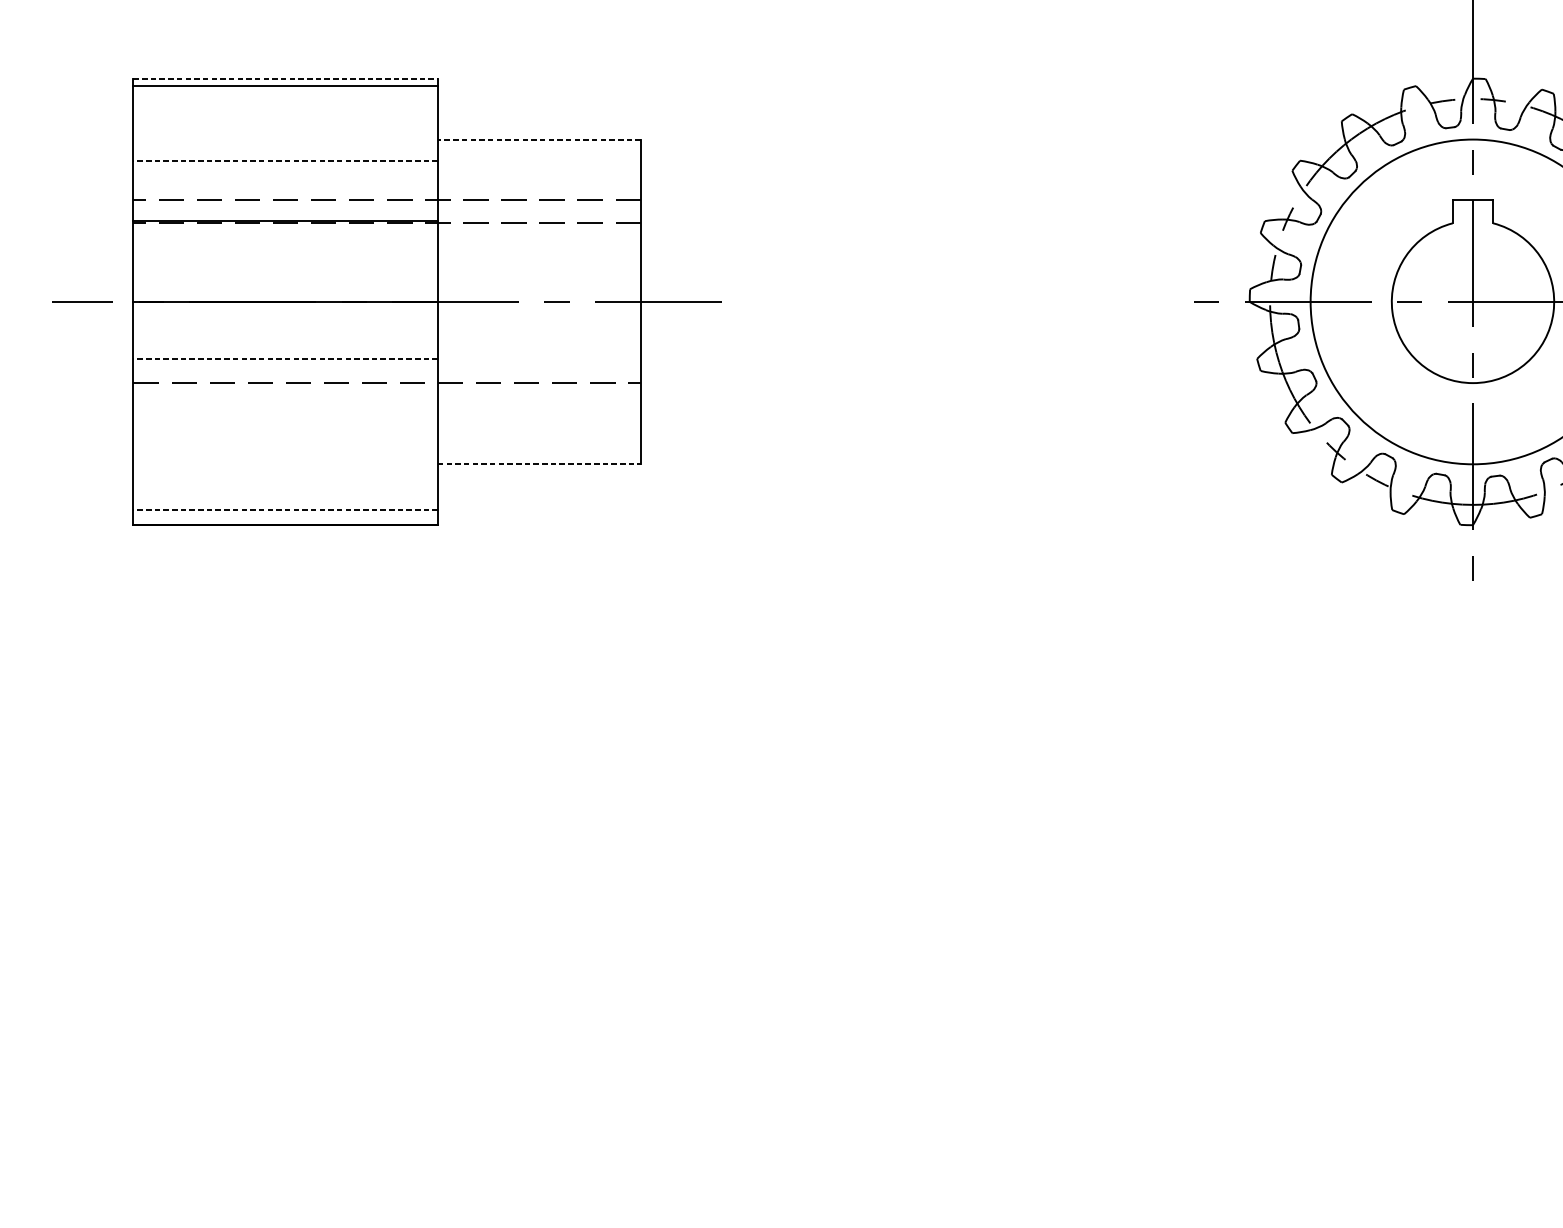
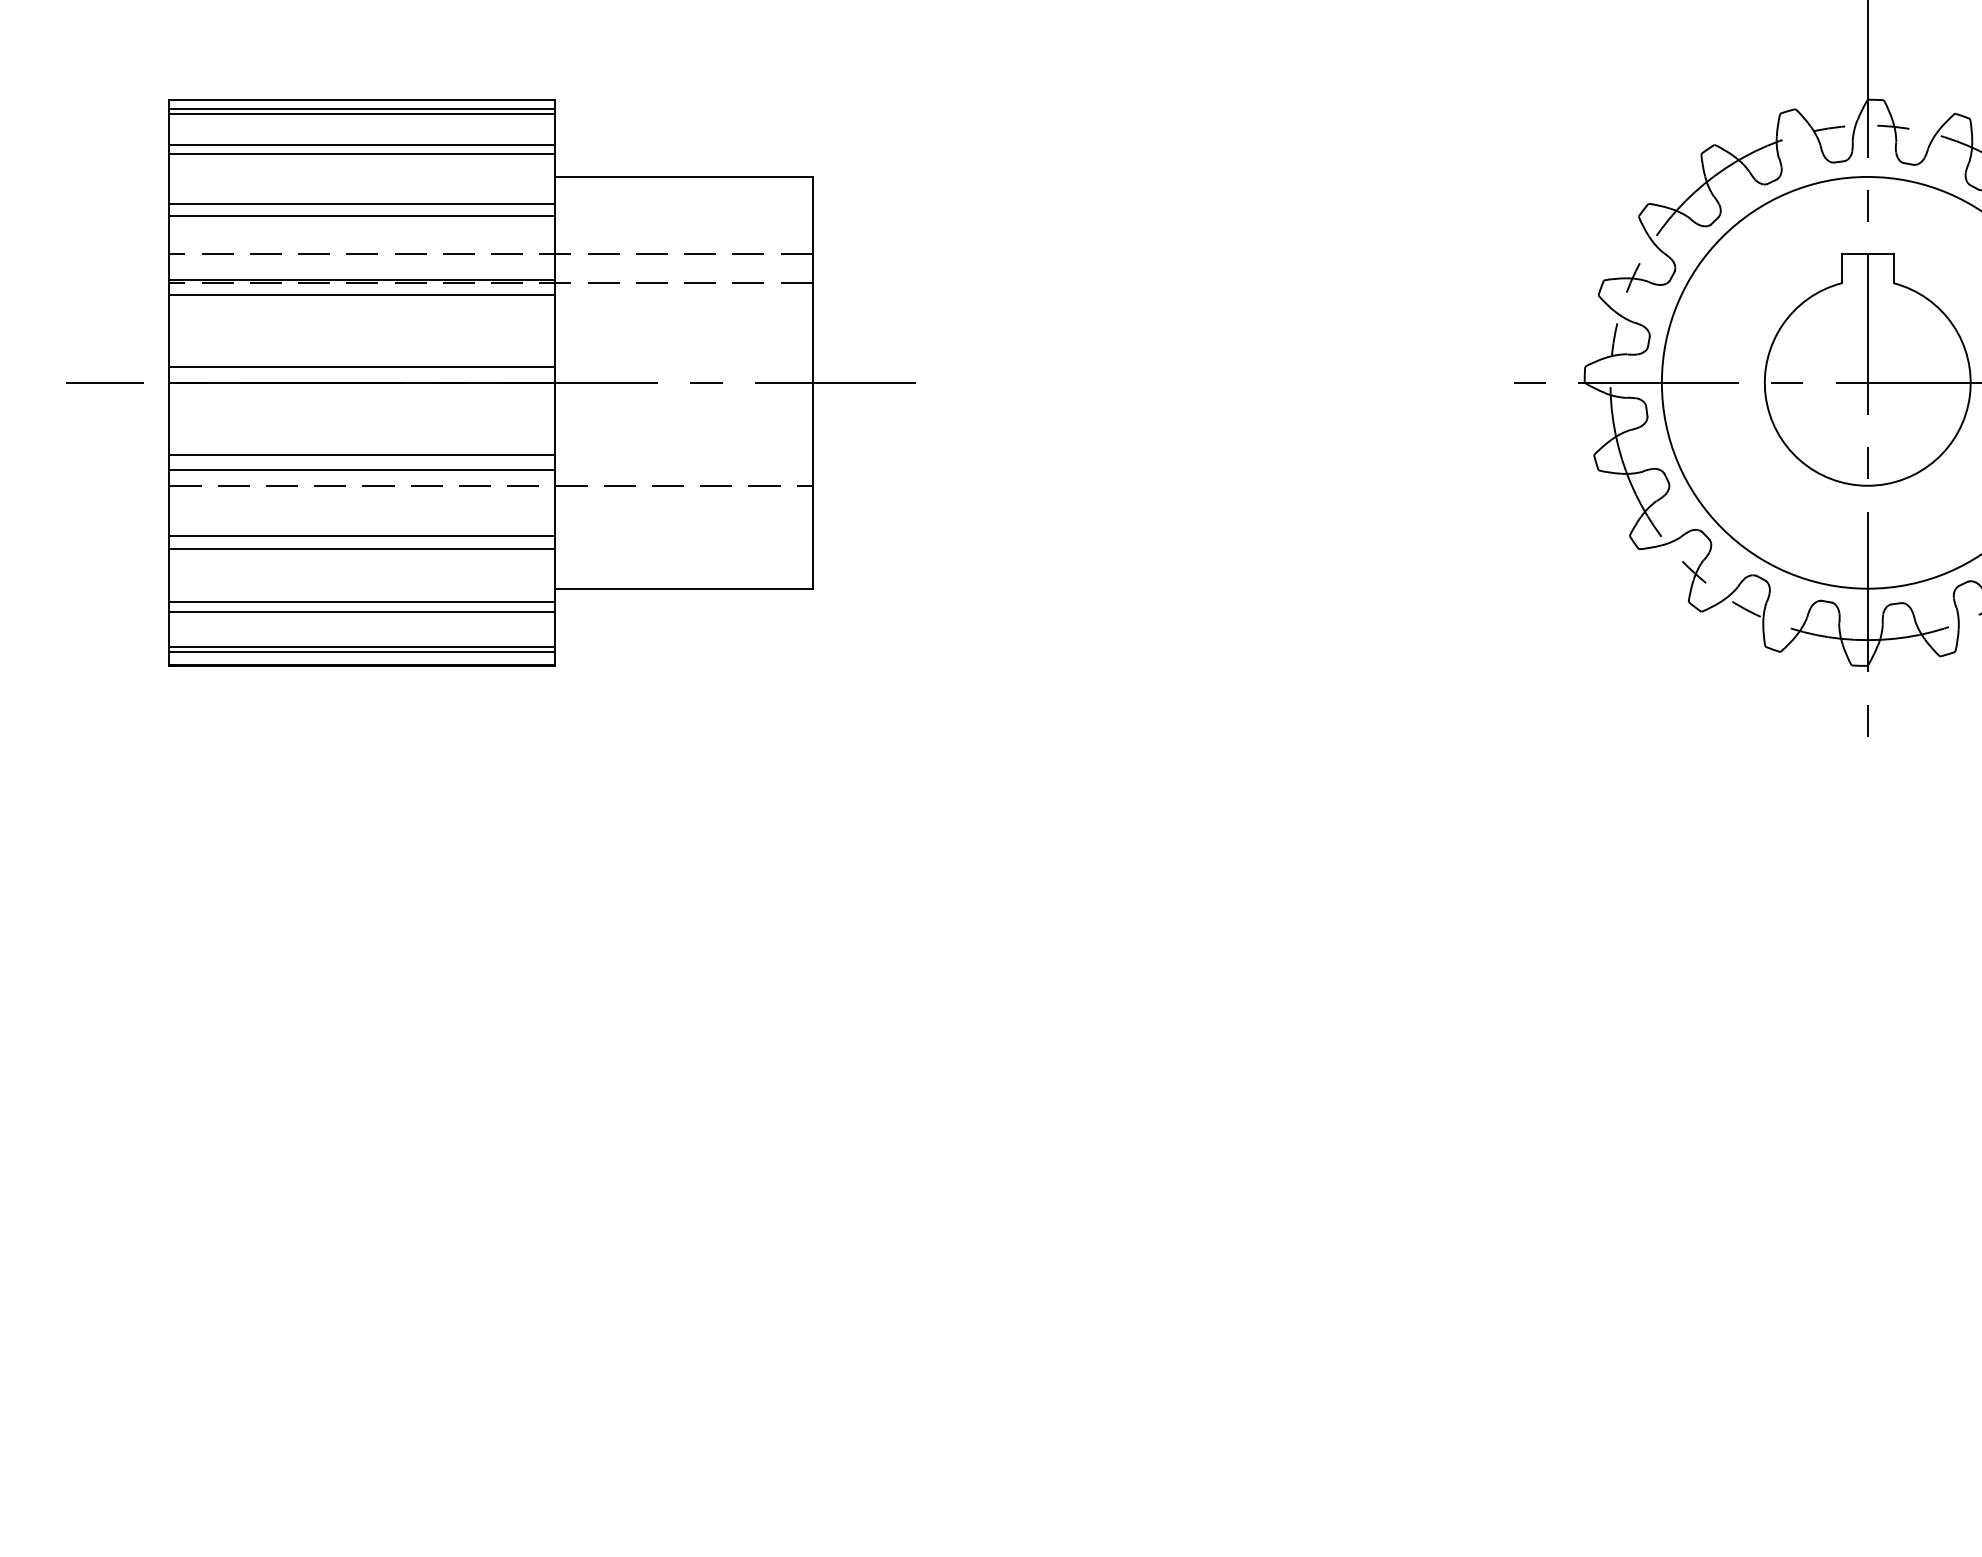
line: (285, 78) -> (362, 99), dashed -> solid
line: (285, 89) -> (362, 113), added
line: (285, 113) -> (362, 144), added
line: (285, 121) -> (362, 153), added
line: (539, 139) -> (684, 176), dashed -> solid
line: (285, 160) -> (361, 203), dashed -> solid
line: (285, 170) -> (362, 216), added
line: (285, 233) -> (362, 295), added
line: (285, 289) -> (362, 366), added
line: (285, 359) -> (361, 455), dashed -> solid
line: (285, 371) -> (362, 470), added
line: (285, 423) -> (362, 536), added
line: (285, 433) -> (362, 549), added
line: (539, 464) -> (684, 588), dashed -> solid
line: (285, 475) -> (362, 602), added
line: (285, 482) -> (362, 611), added
line: (285, 509) -> (361, 646), dashed -> solid
line: (285, 514) -> (362, 652), added

